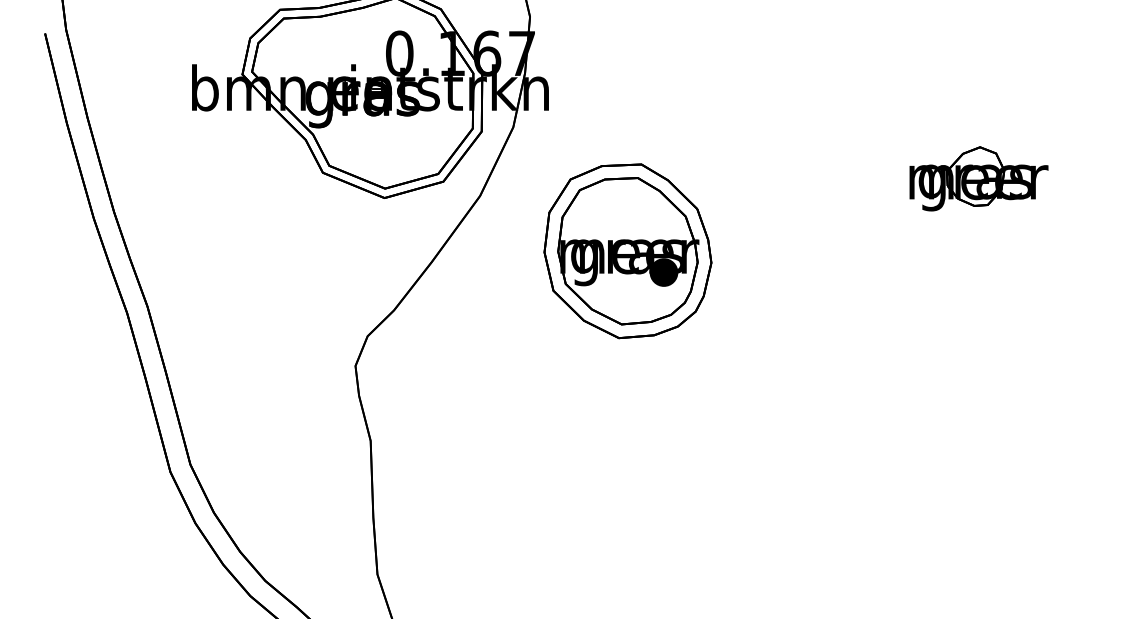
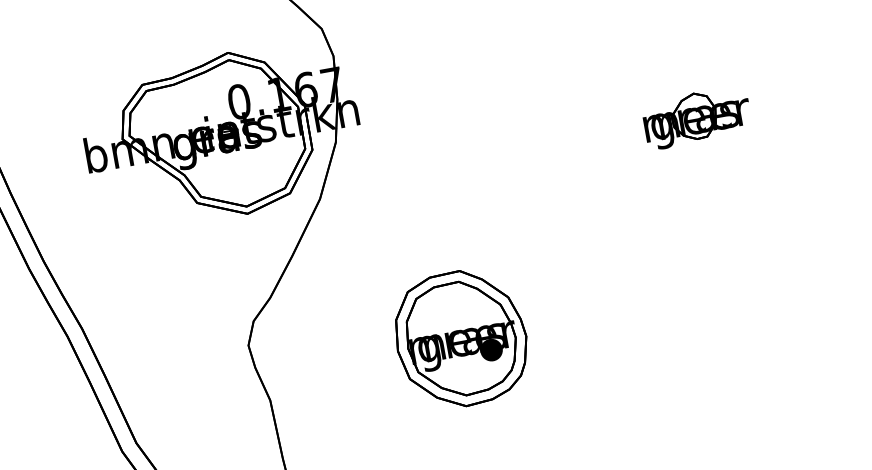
part: (627, 251) -> (460, 339), moved

